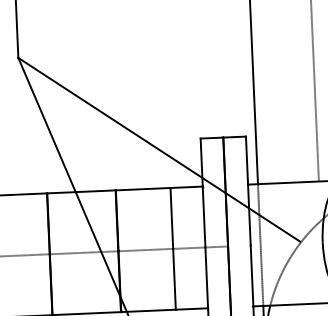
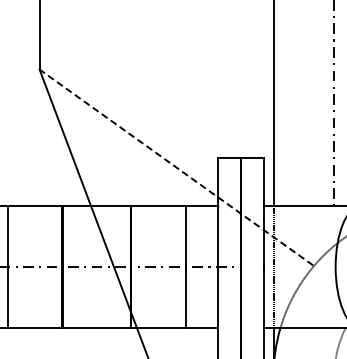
line: (158, 149) -> (175, 167), solid -> dashed

